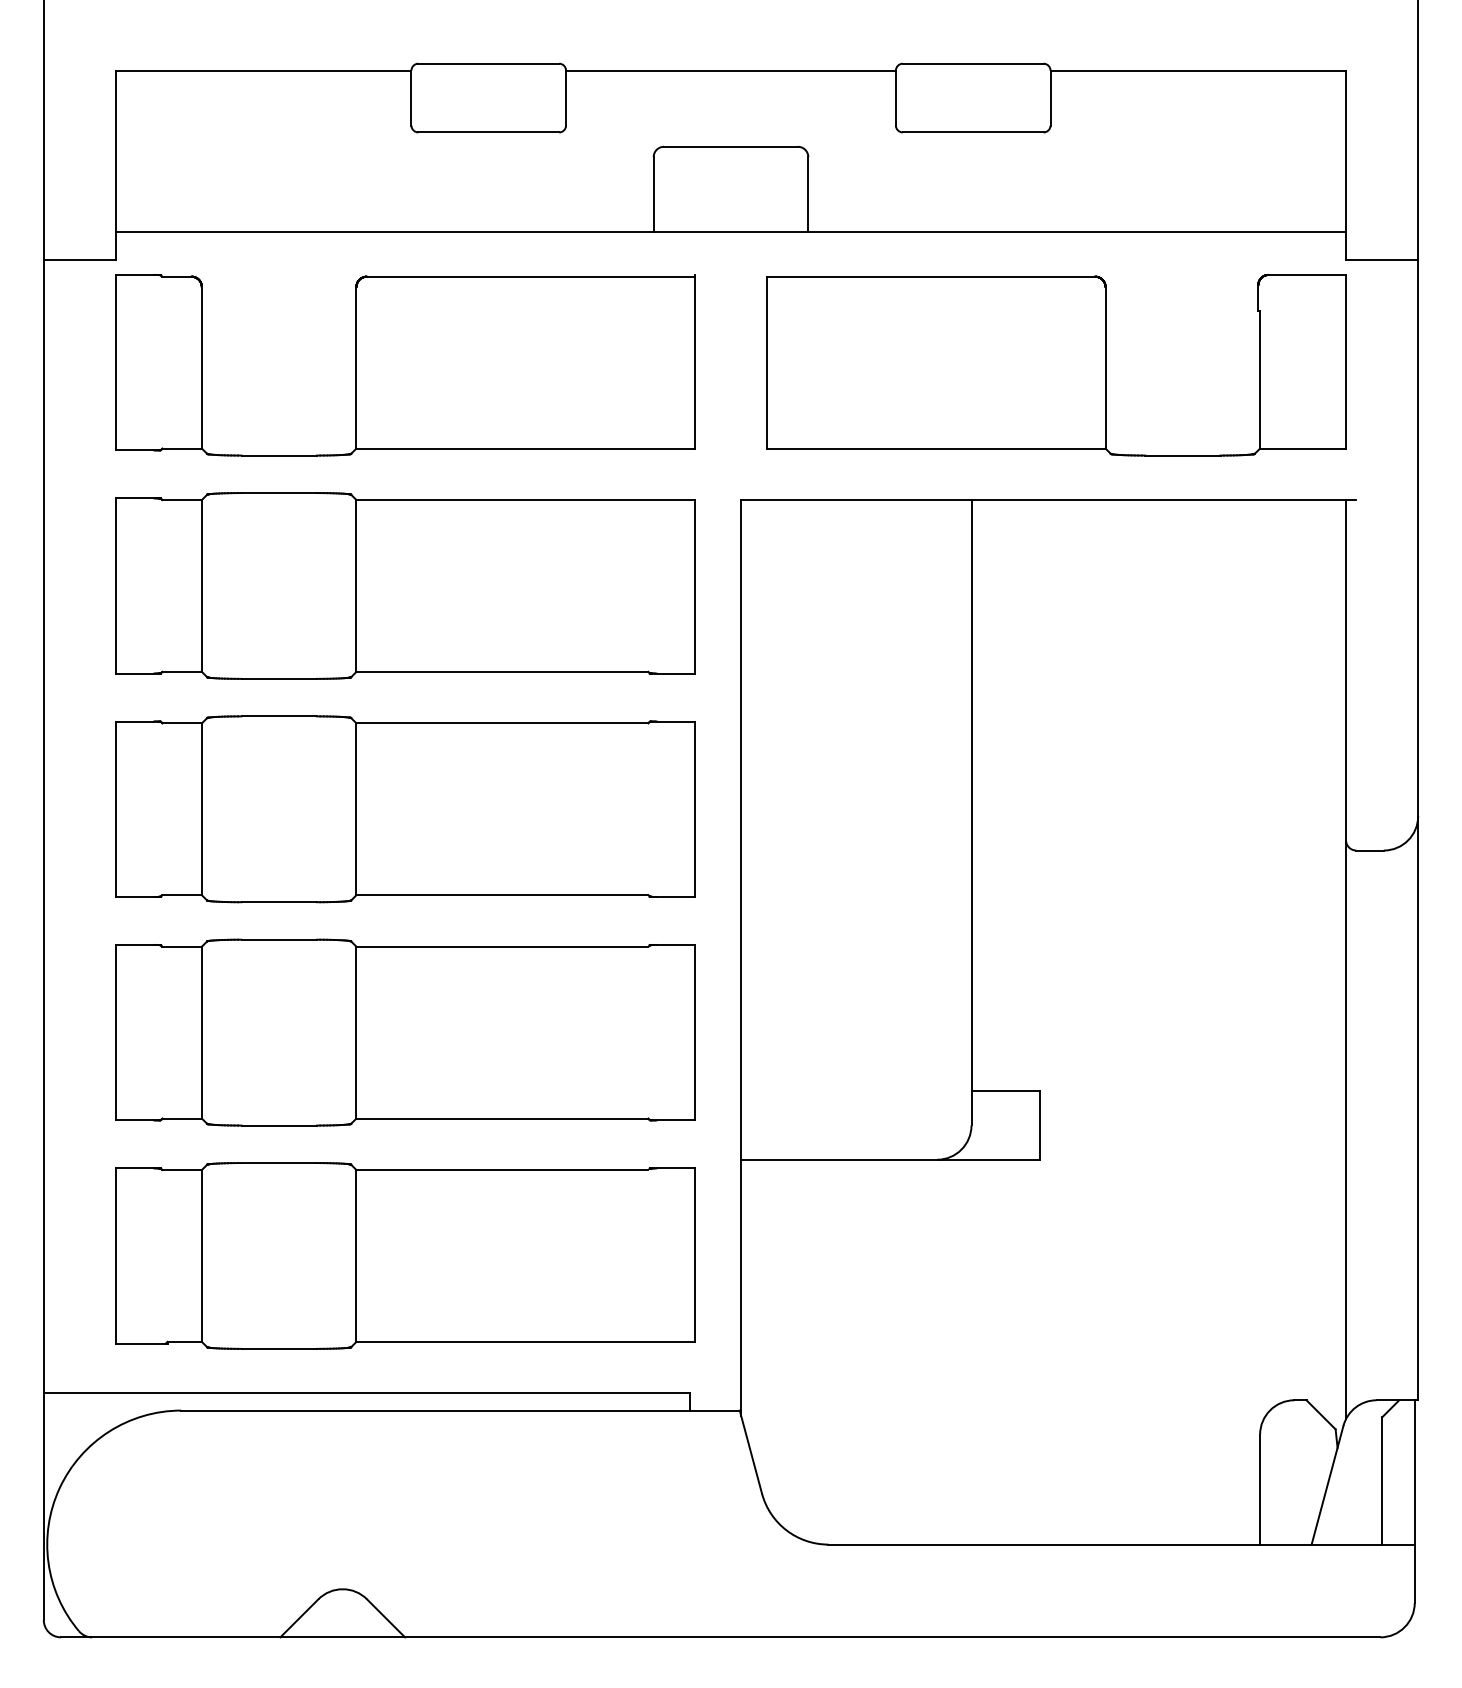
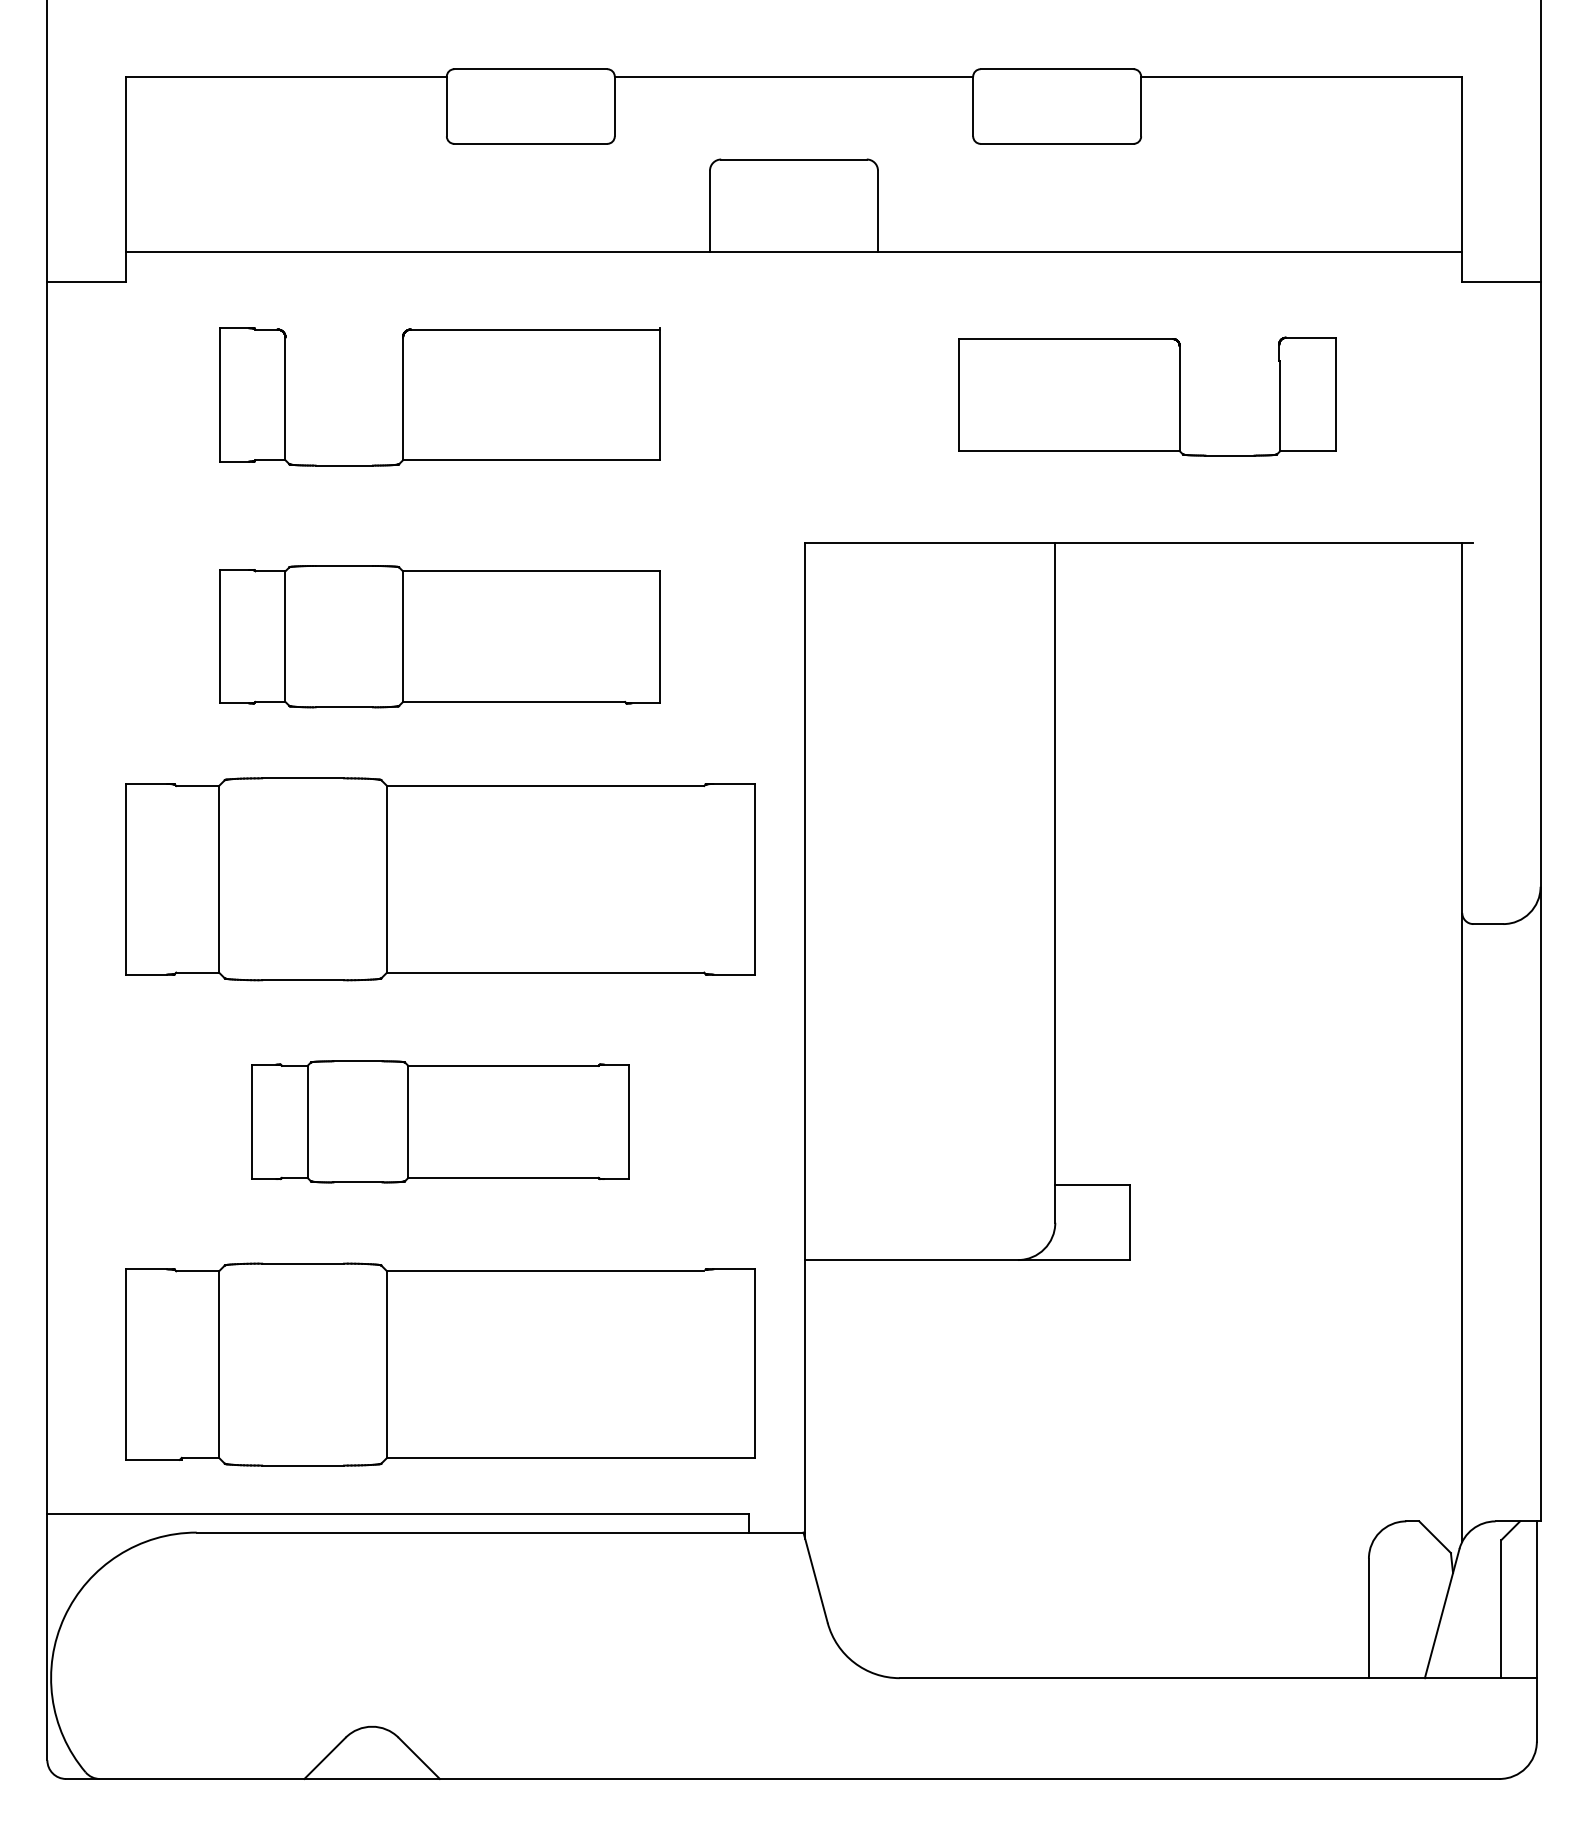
part: (1056, 364) -> (1147, 396), size x0.6
part: (405, 365) -> (440, 397), size x0.7
part: (405, 585) -> (440, 636), size x0.7
part: (405, 1032) -> (440, 1121), size x0.6

